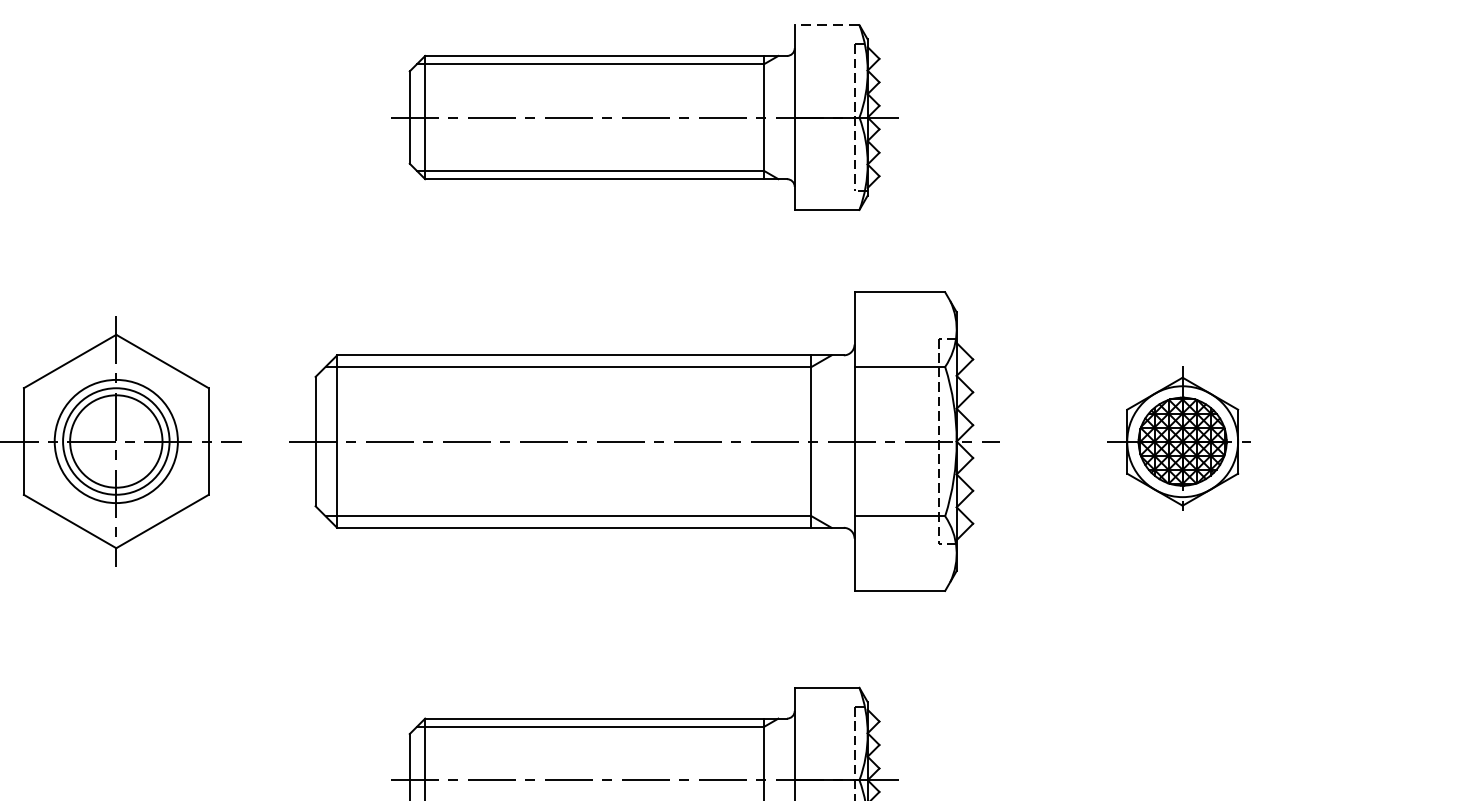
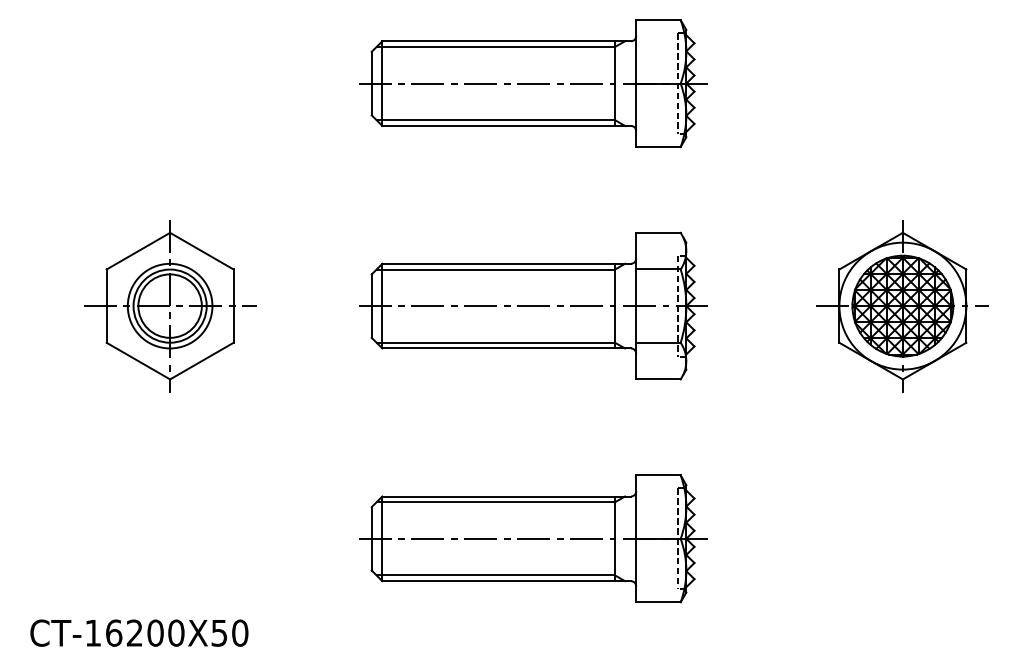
line: (825, 25) -> (657, 20), dashed -> solid
part: (645, 440) -> (533, 305), size x0.71
part: (1182, 442) -> (902, 306), size x1.67

